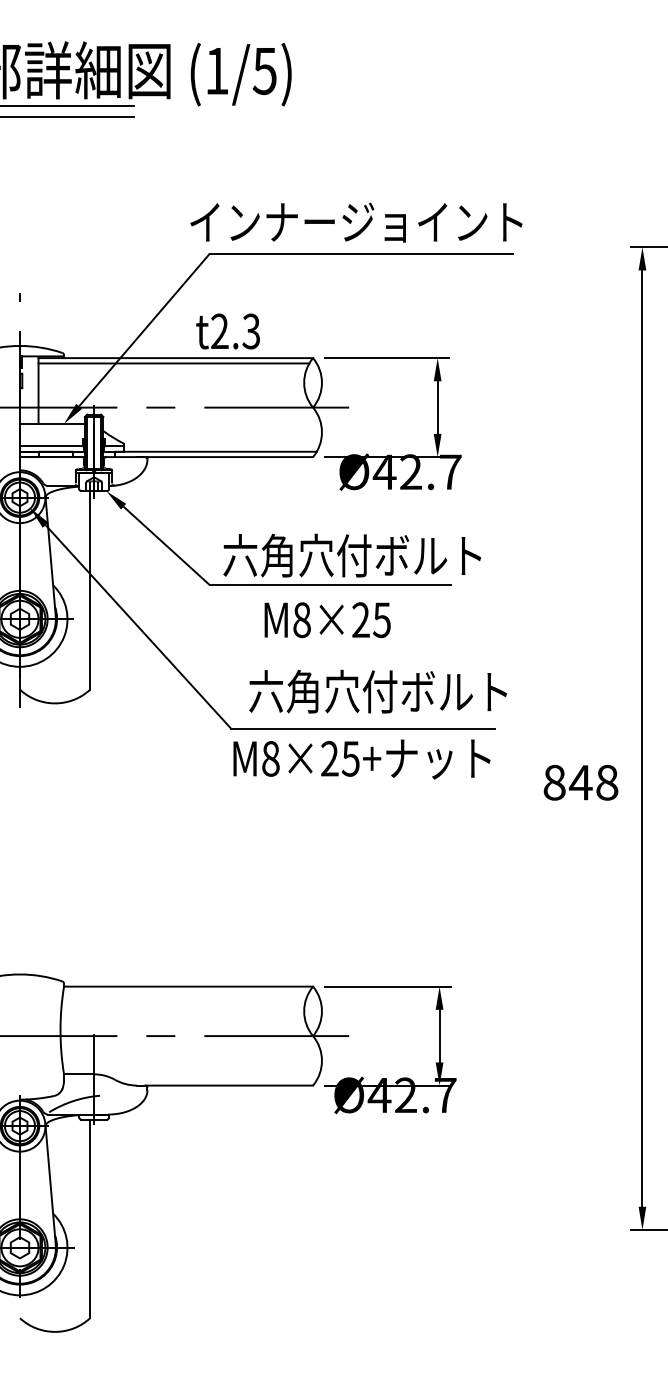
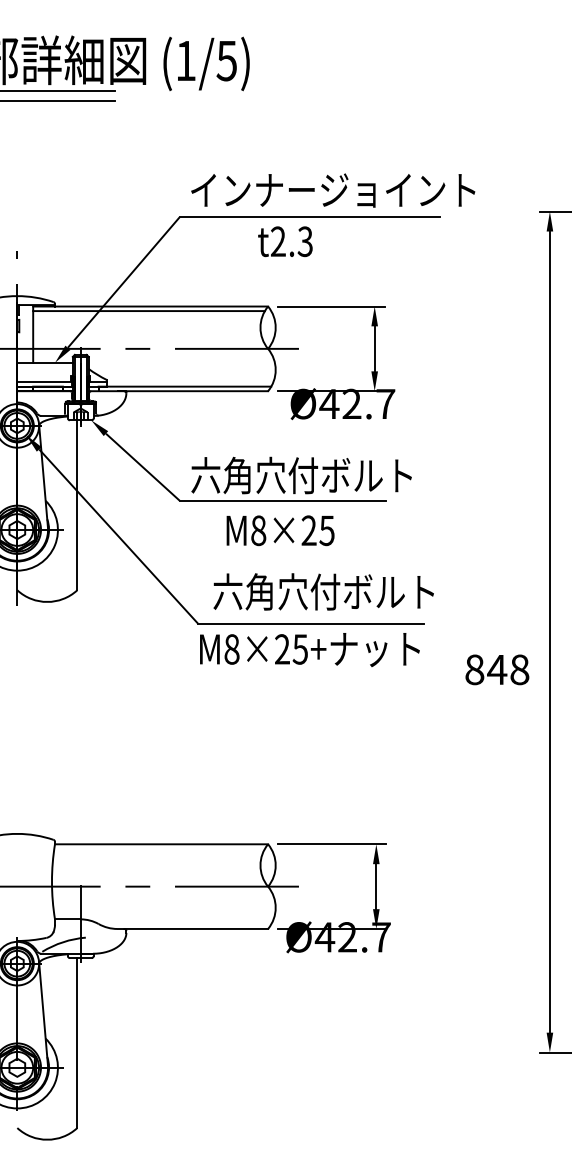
text: (356, 222) -> (333, 190), moved
text: (228, 331) -> (285, 241), moved

